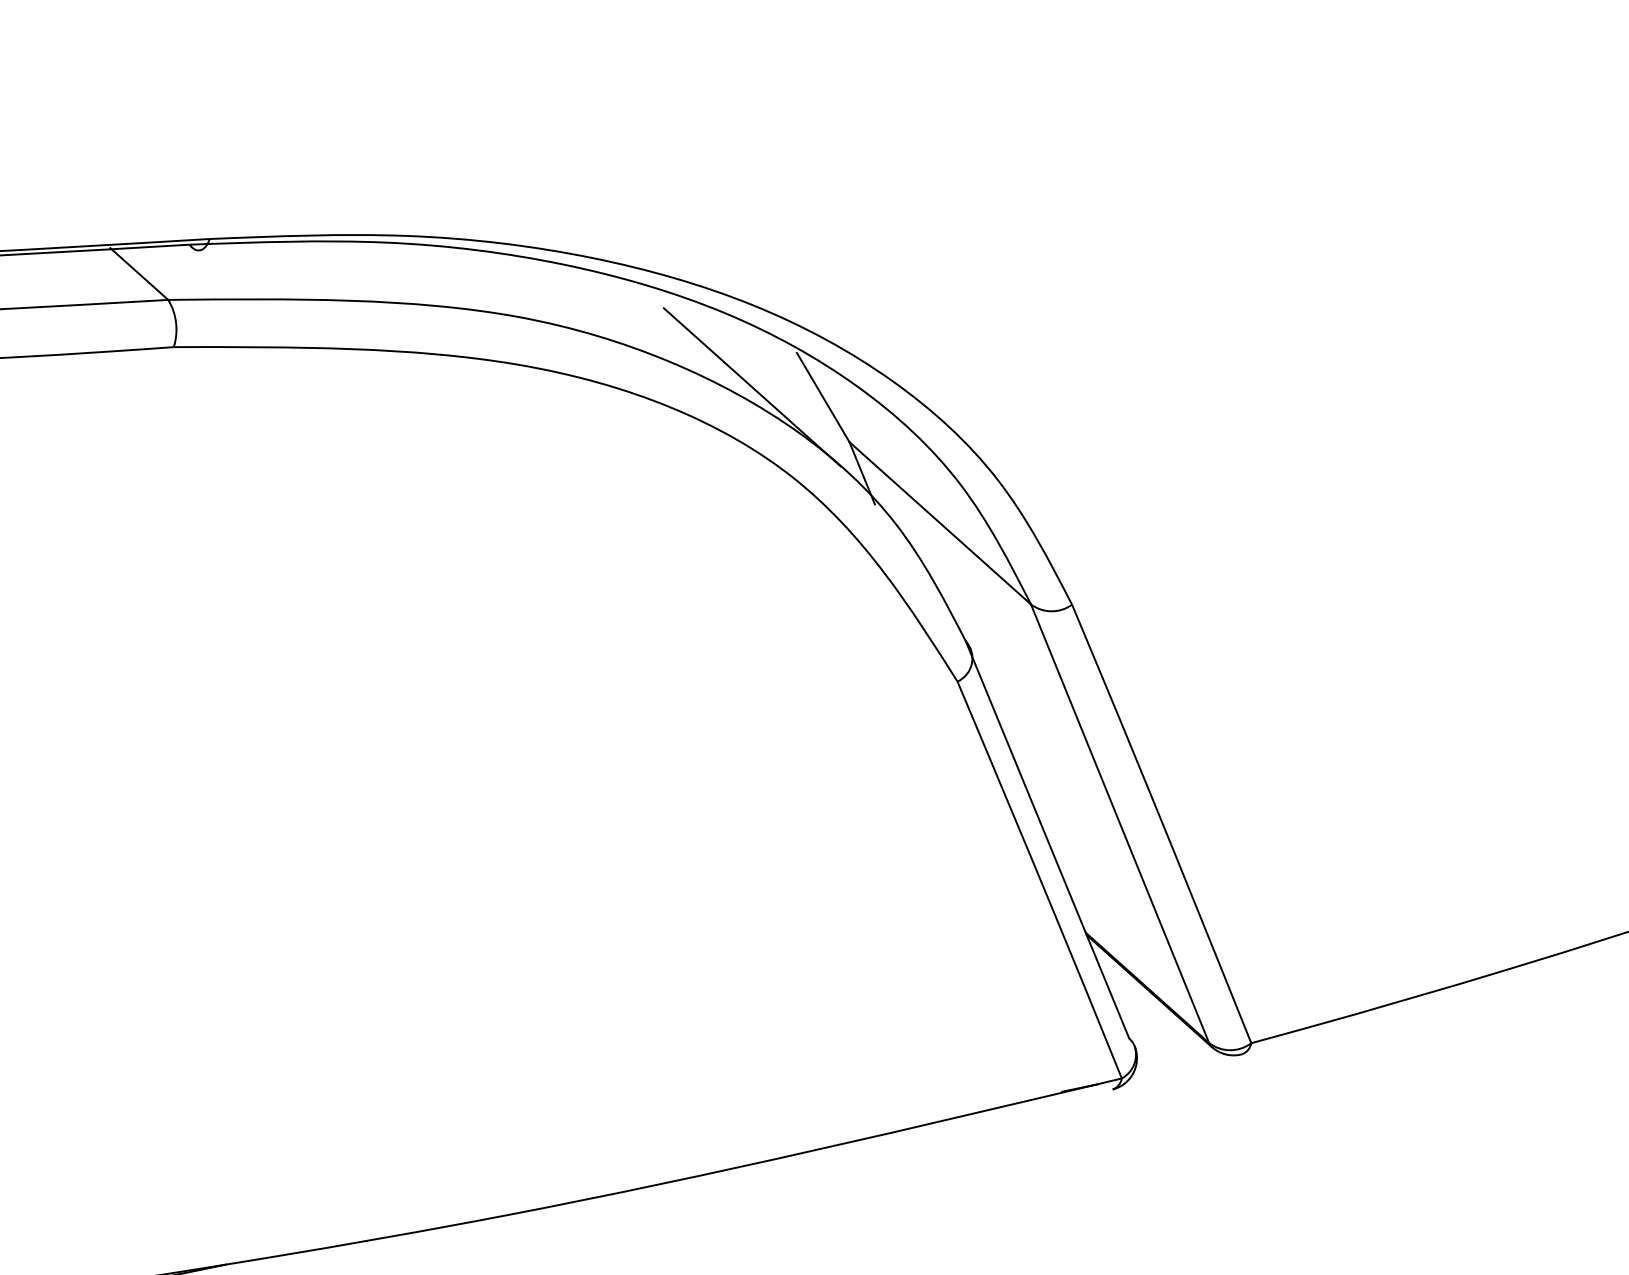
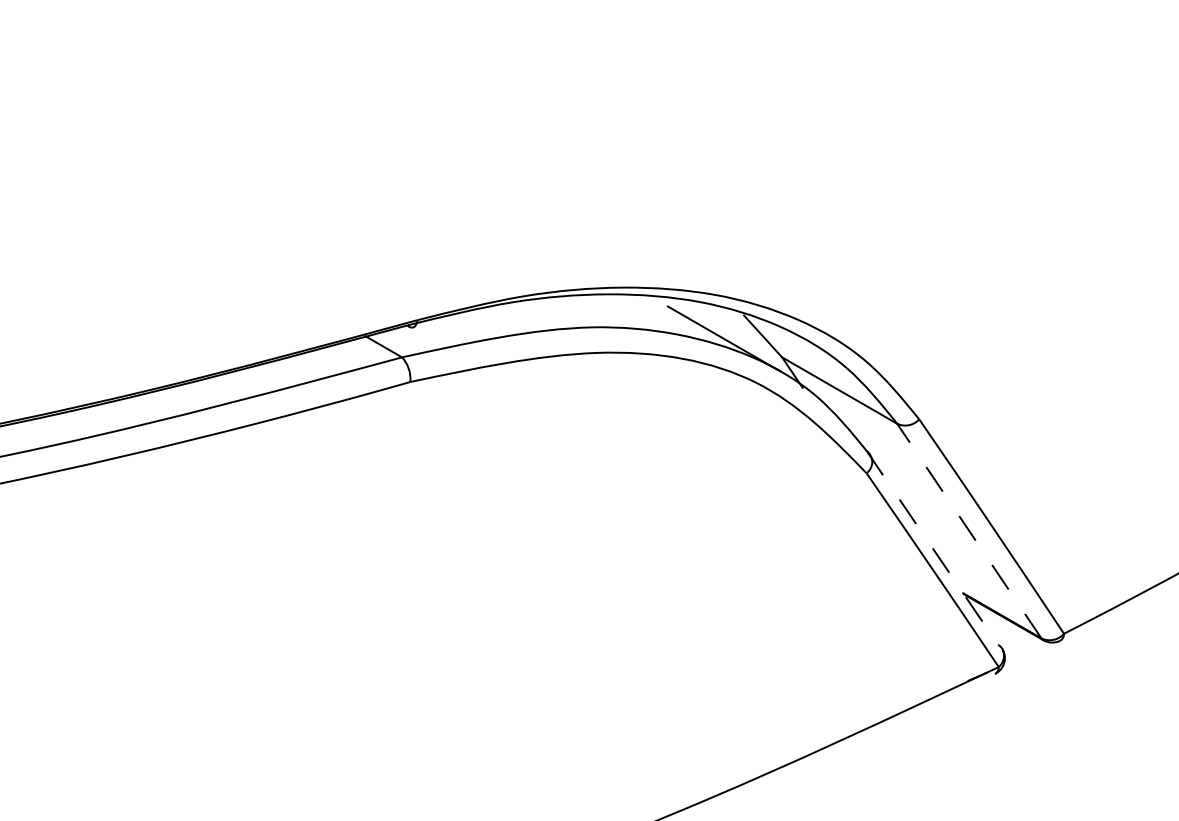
line: (1120, 822) -> (969, 530), solid -> dashed
line: (1047, 841) -> (932, 548), solid -> dashed

